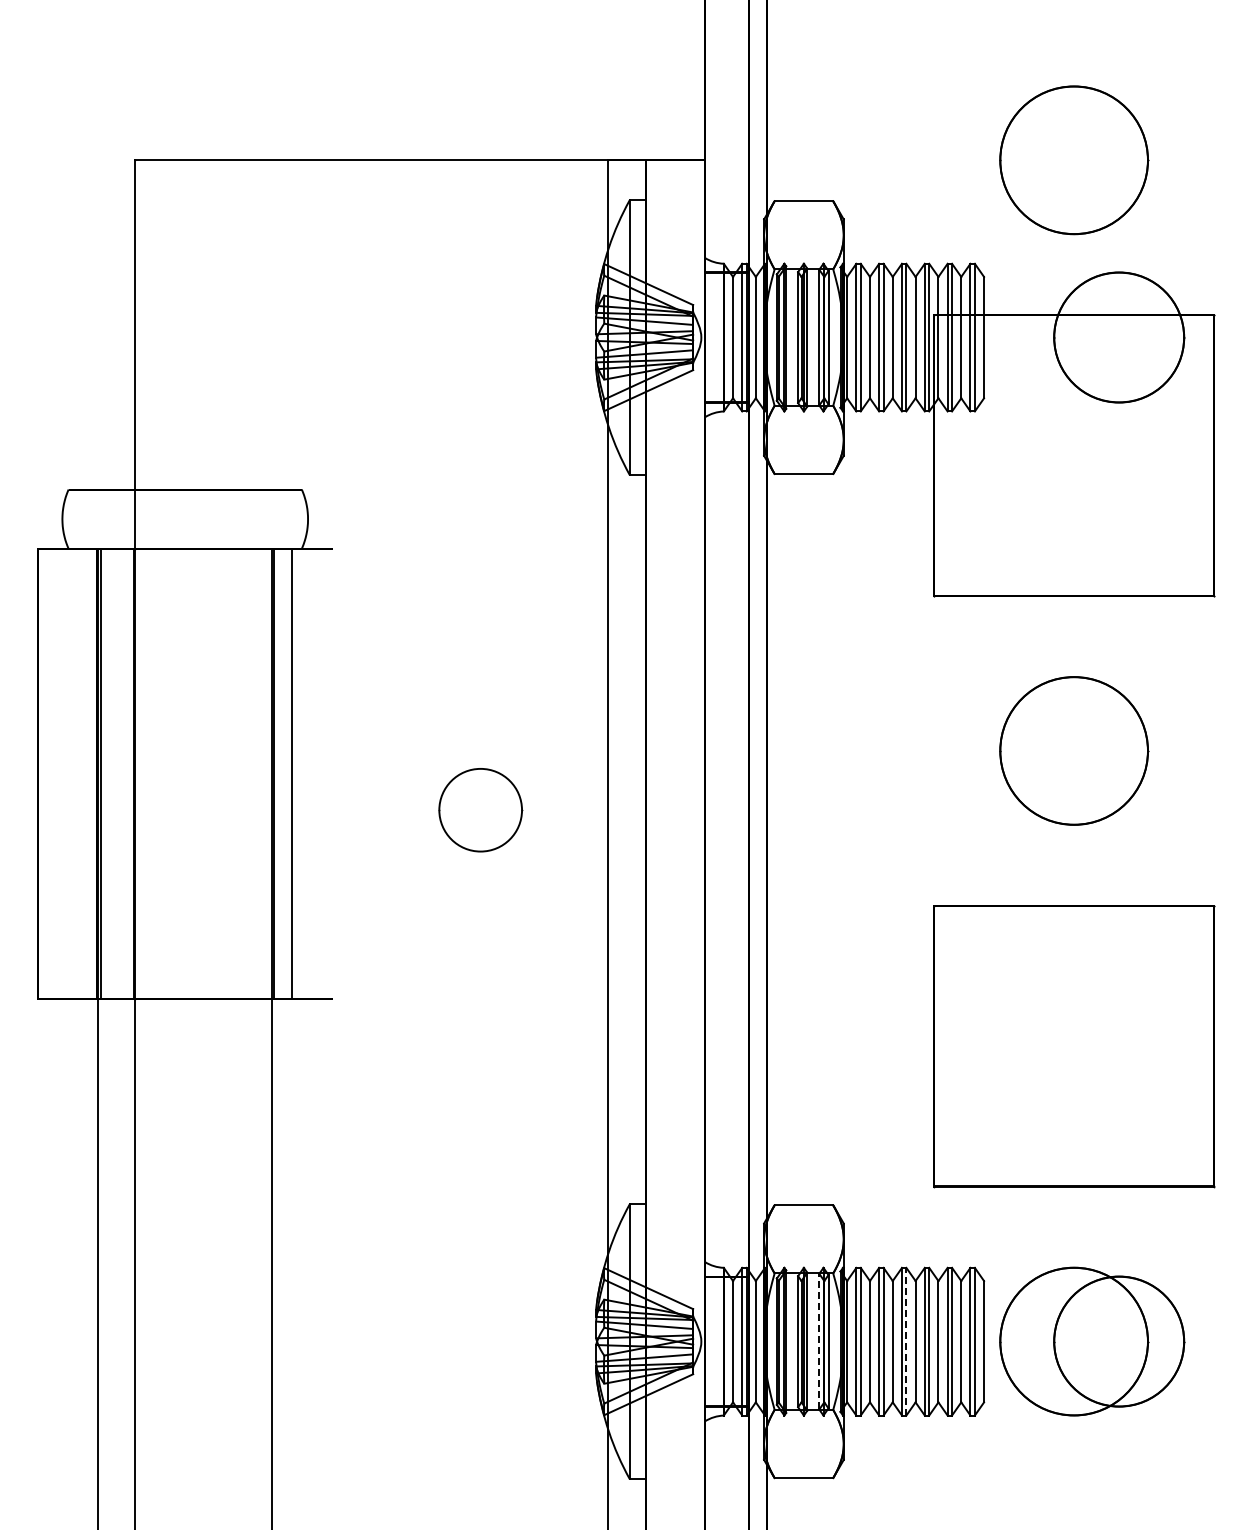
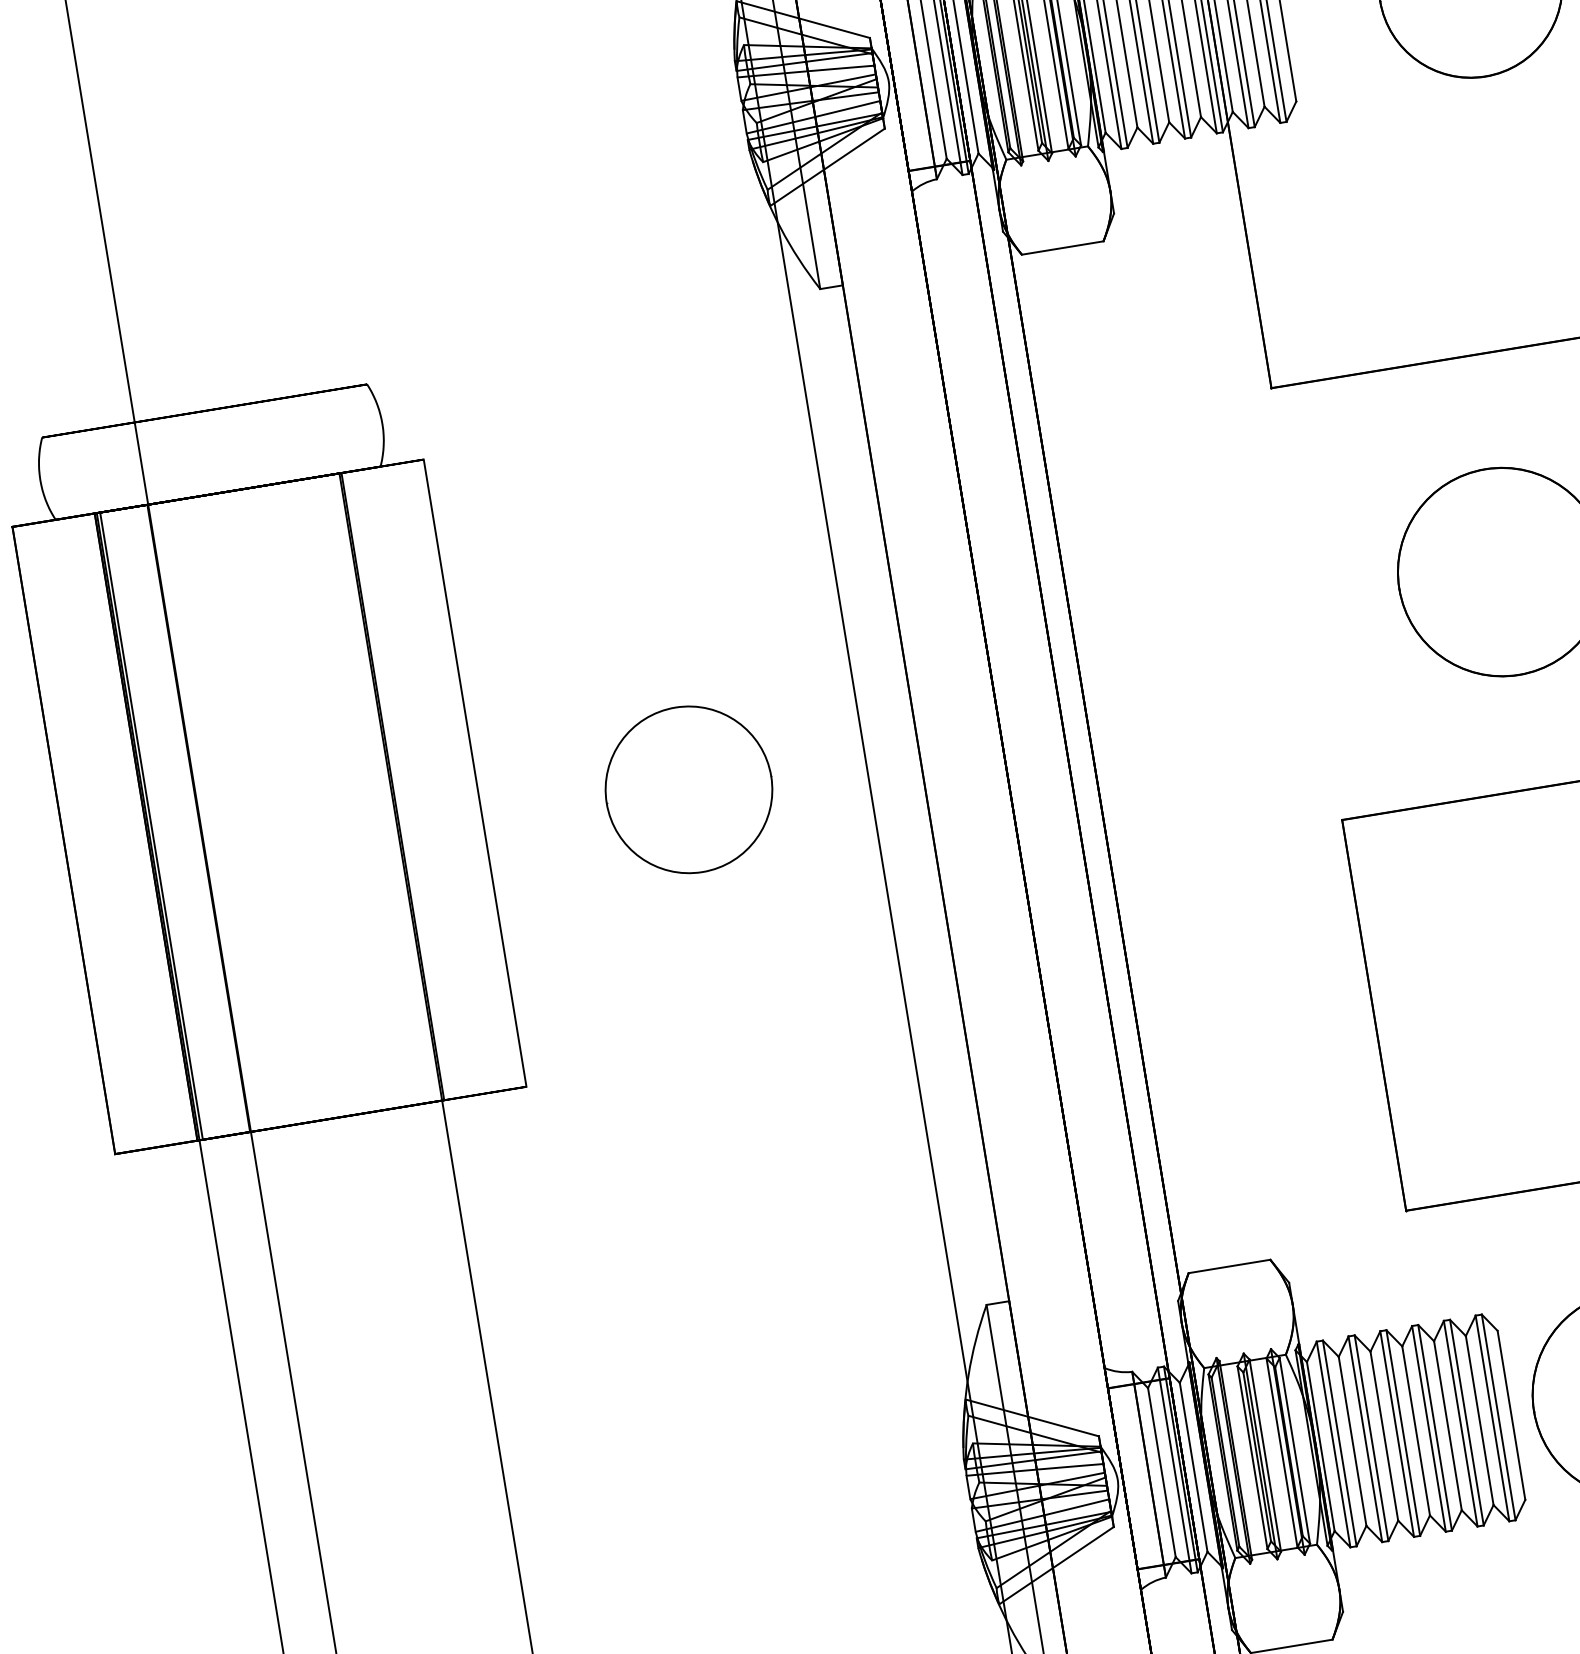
line: (291, 773) -> (474, 772), moved
part: (480, 810) -> (689, 790), size x1.43
line: (819, 1341) -> (1282, 1452), dashed -> solid
line: (906, 1341) -> (1403, 1432), dashed -> solid

